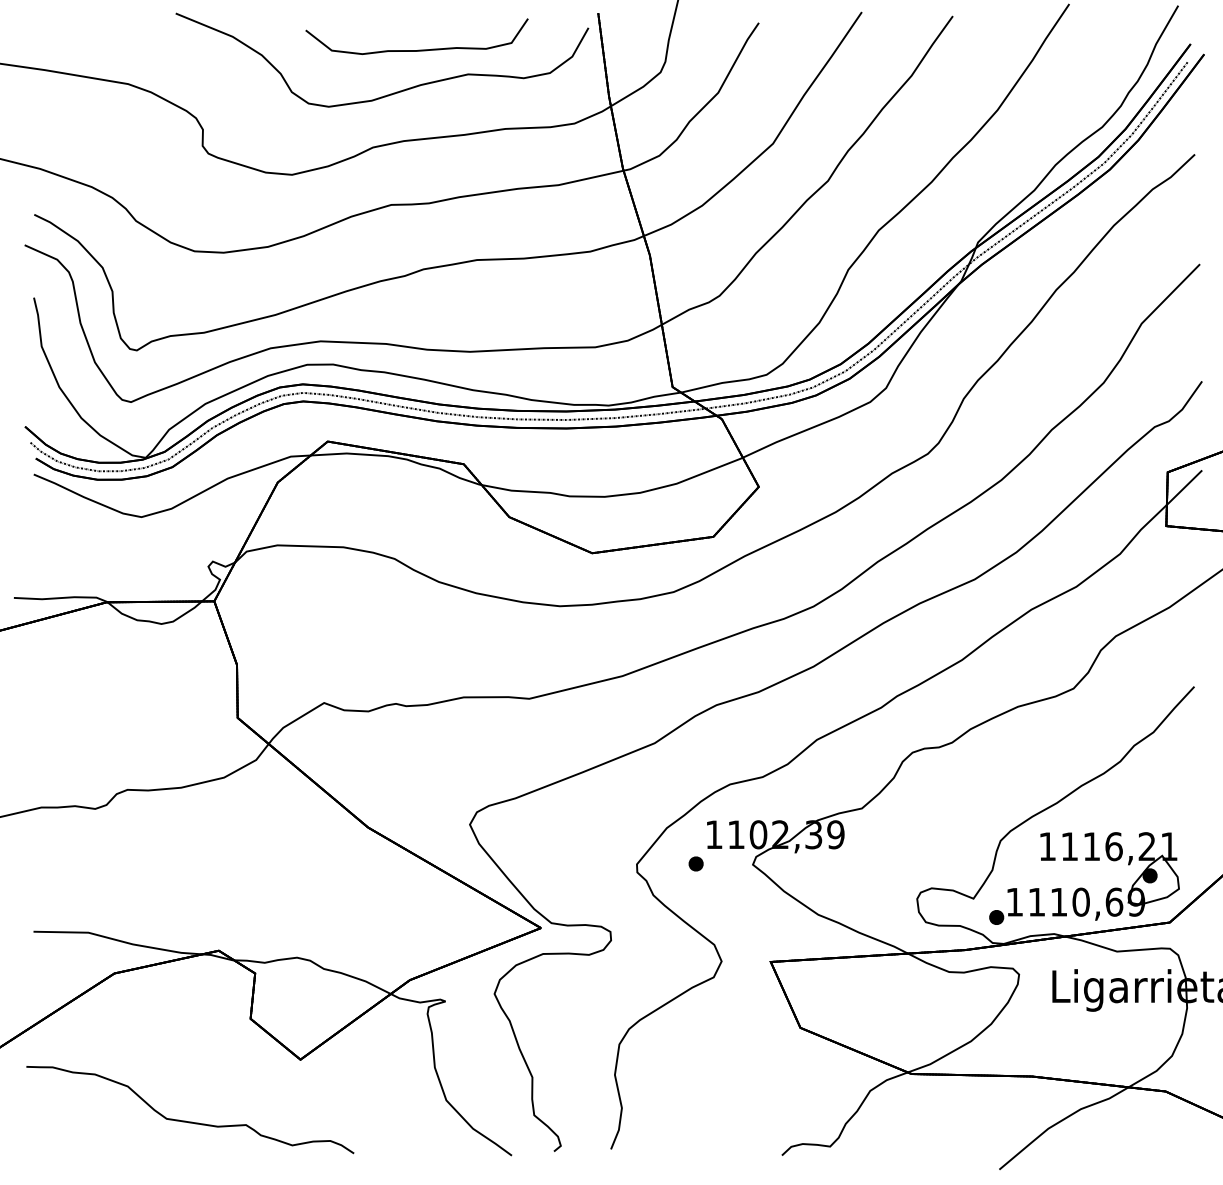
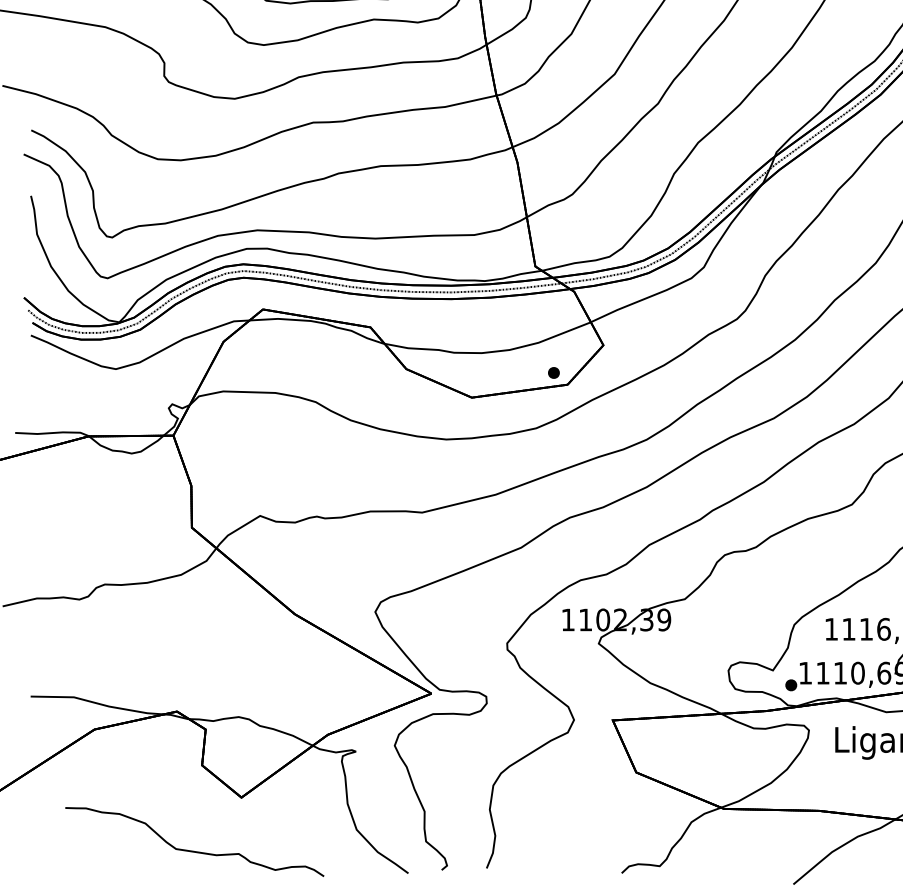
part: (695, 863) -> (553, 372), moved
curve: (190, 1121) -> (194, 851), moved

